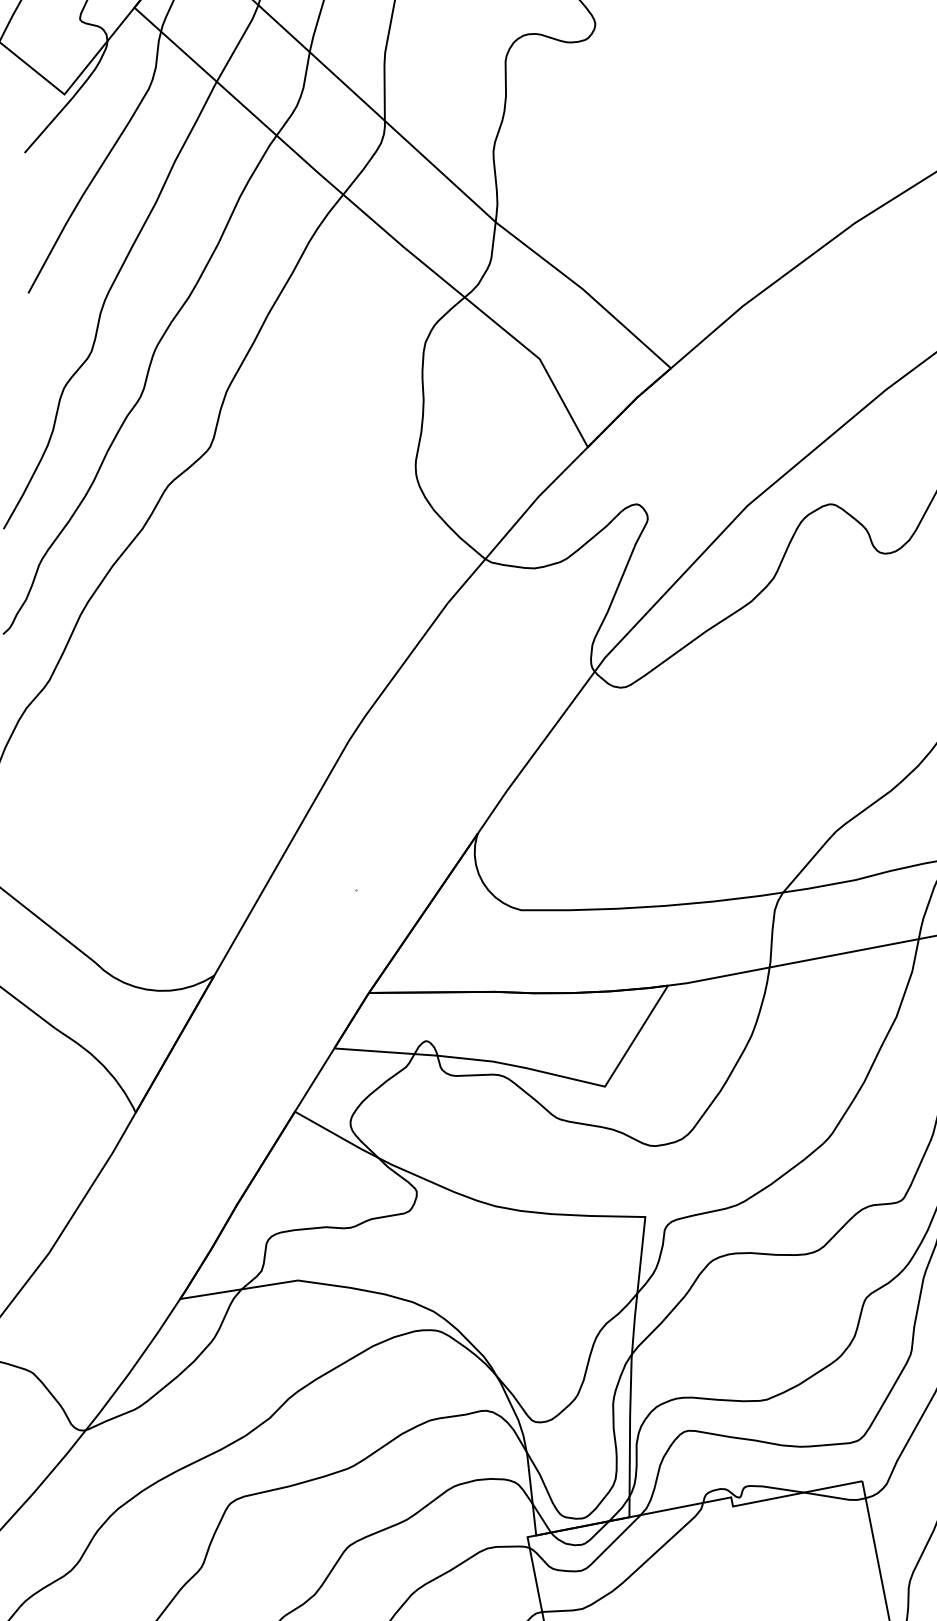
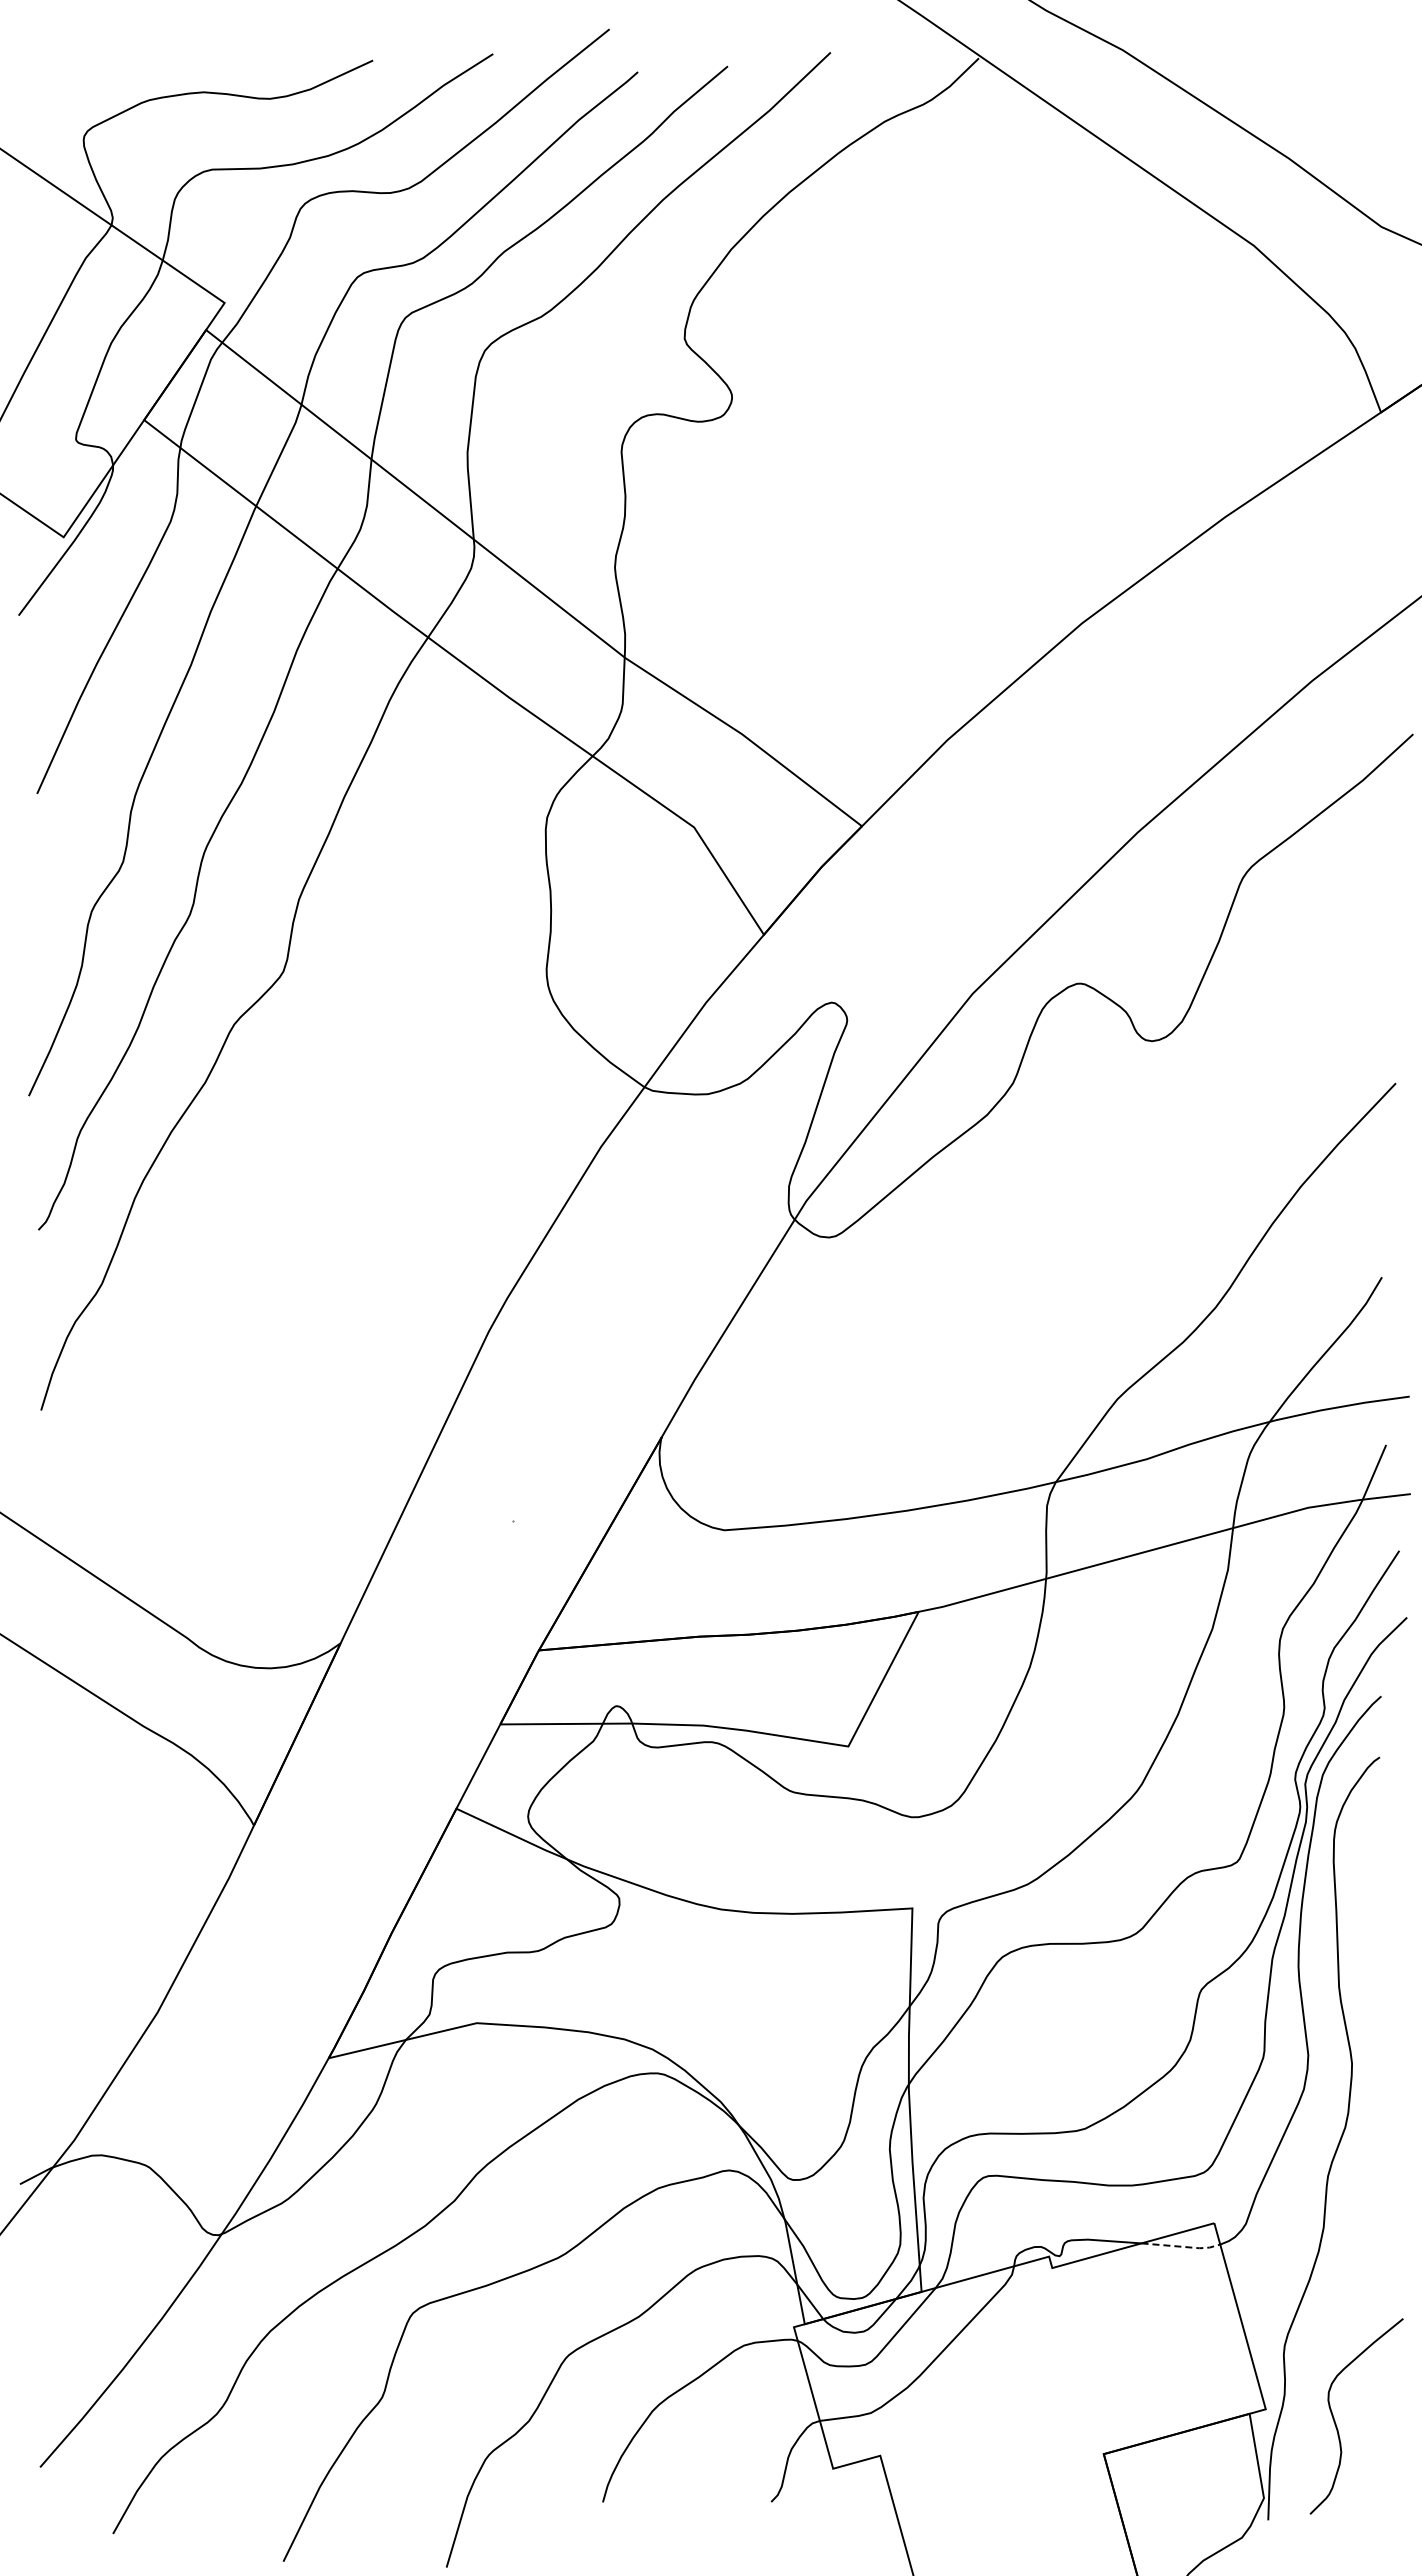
line: (836, 1497) -> (1182, 2246), solid -> dashed

